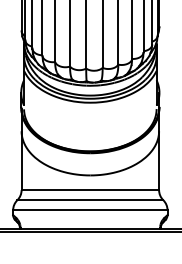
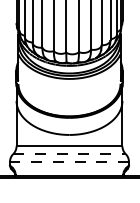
line: (91, 200) -> (70, 154), solid -> dashed
line: (90, 209) -> (69, 161), solid -> dashed

